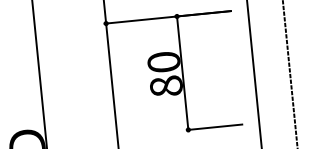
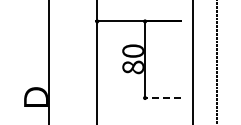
line: (214, 128) -> (162, 98), solid -> dashed

